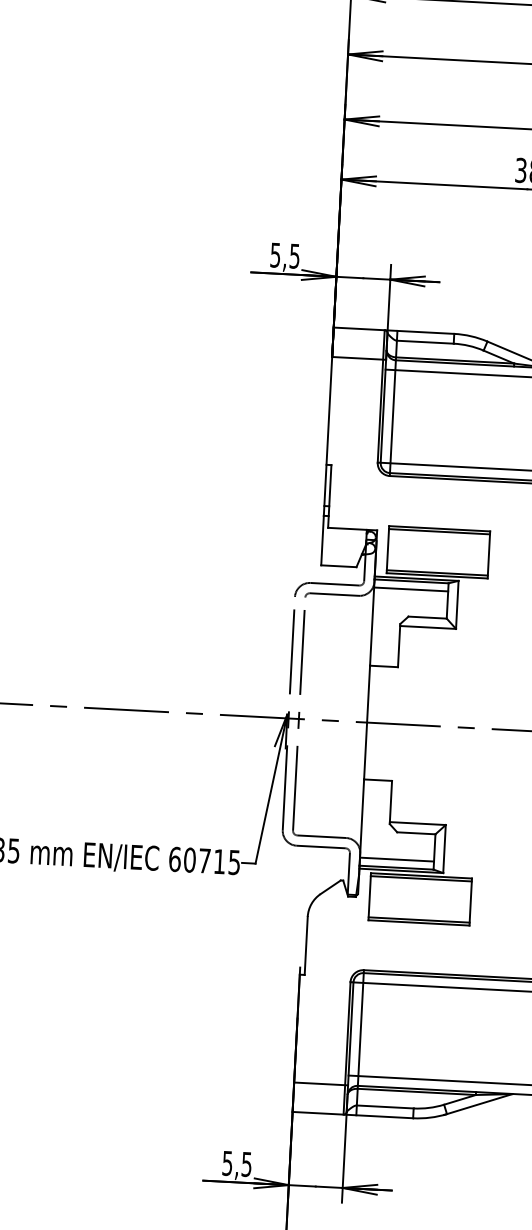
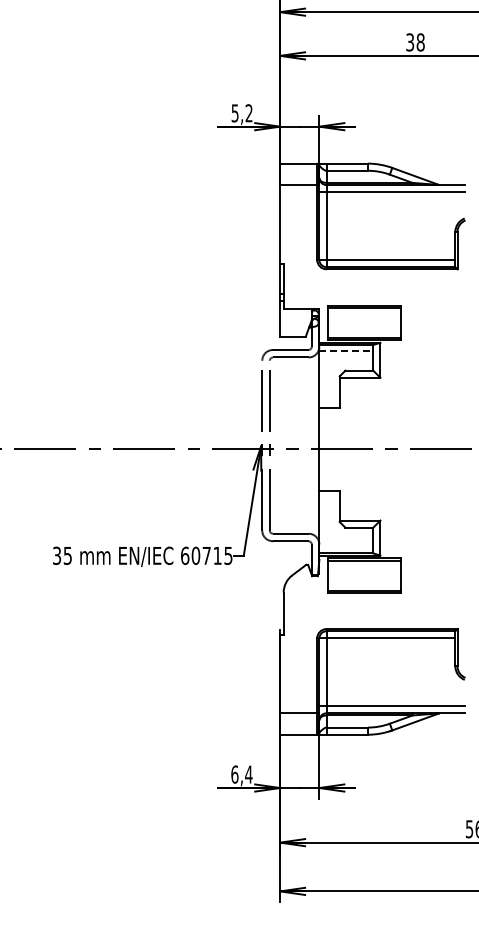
text: (293, 256) -> (248, 113), 5,5 -> 5,2
line: (411, 589) -> (346, 350), solid -> dashed
line: (397, 859) -> (346, 547), removed
text: (236, 1163) -> (241, 774), 5,5 -> 6,4

